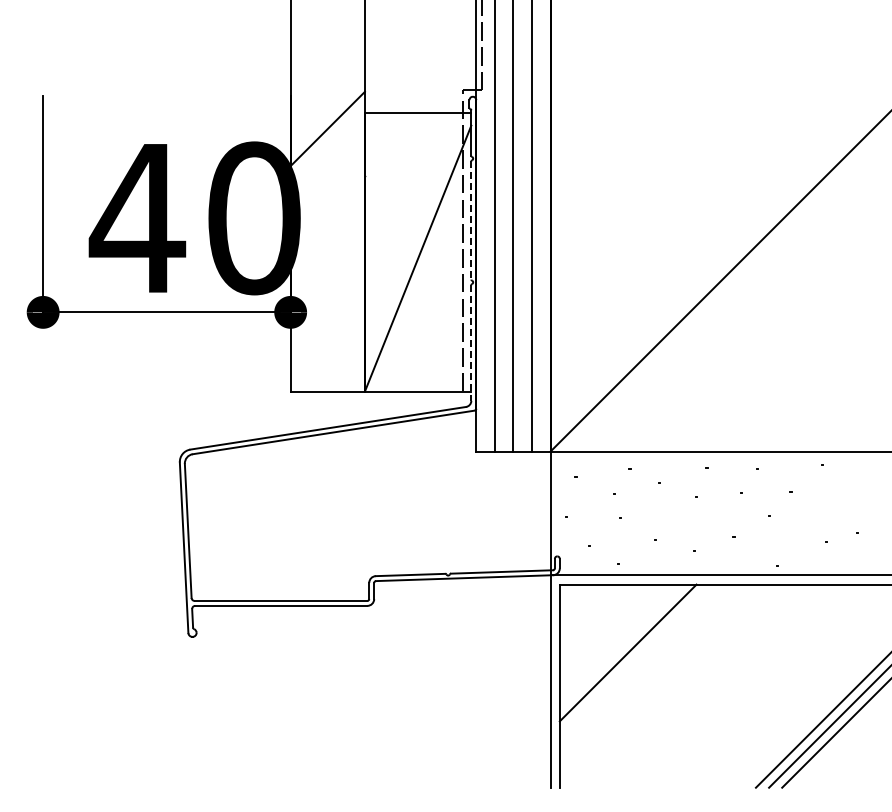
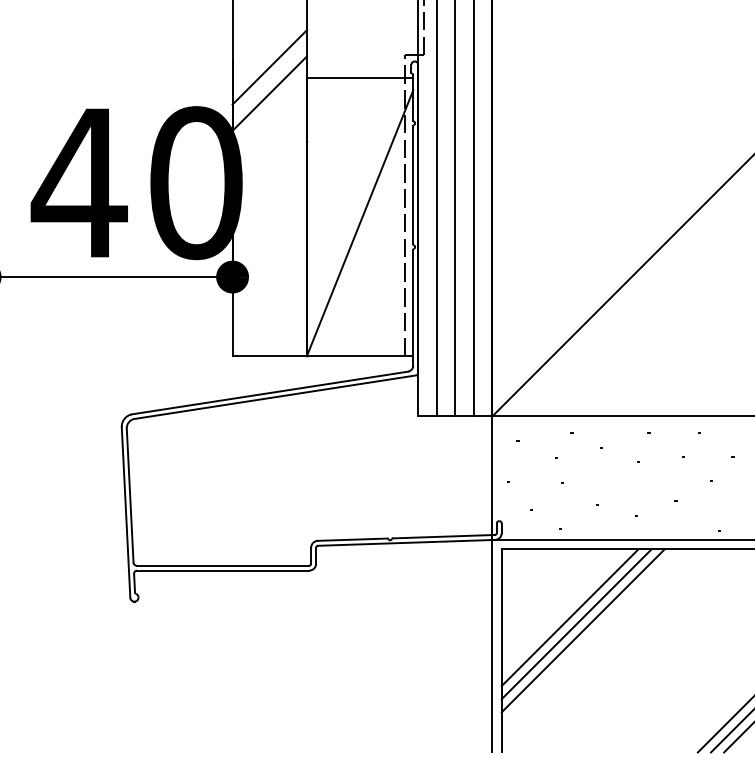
line: (327, 102) -> (269, 67), added
line: (471, 221) -> (413, 186), dashed -> solid
line: (471, 343) -> (413, 308), dashed -> solid
line: (634, 659) -> (576, 624), added
line: (640, 665) -> (582, 630), added

